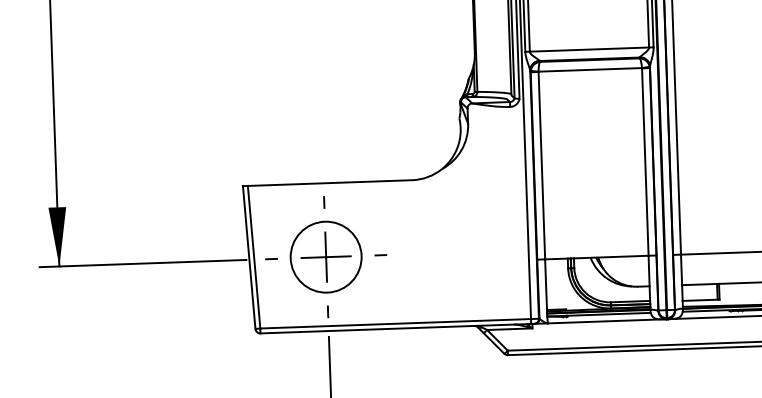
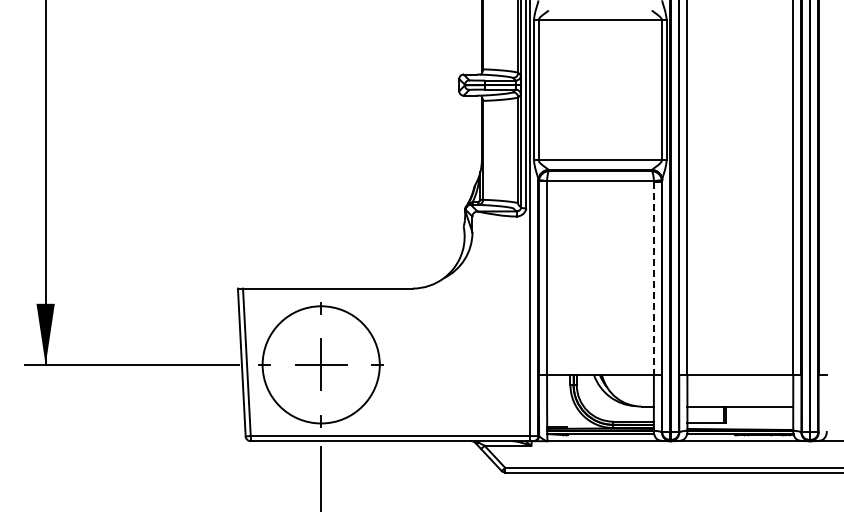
line: (644, 162) -> (653, 278), solid -> dashed
circle: (325, 256) -> (320, 364), size x1.6

